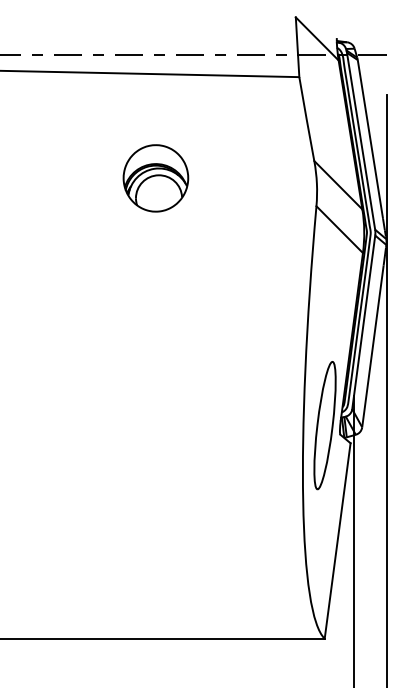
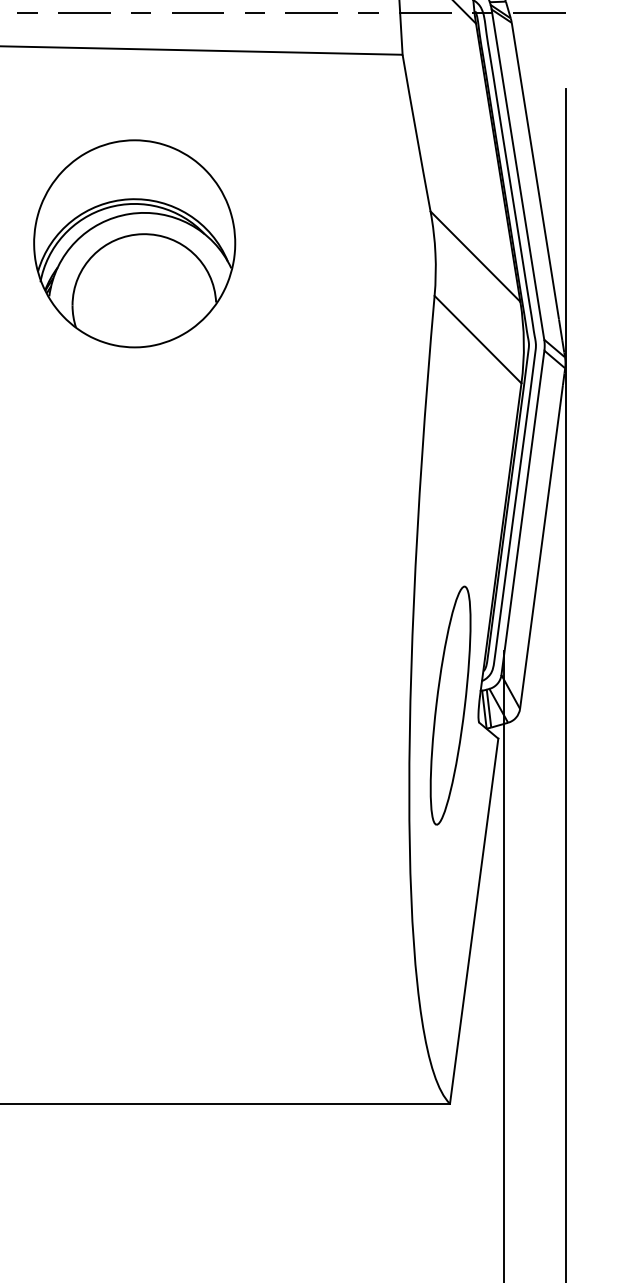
part: (155, 178) -> (133, 244), size x1.67

